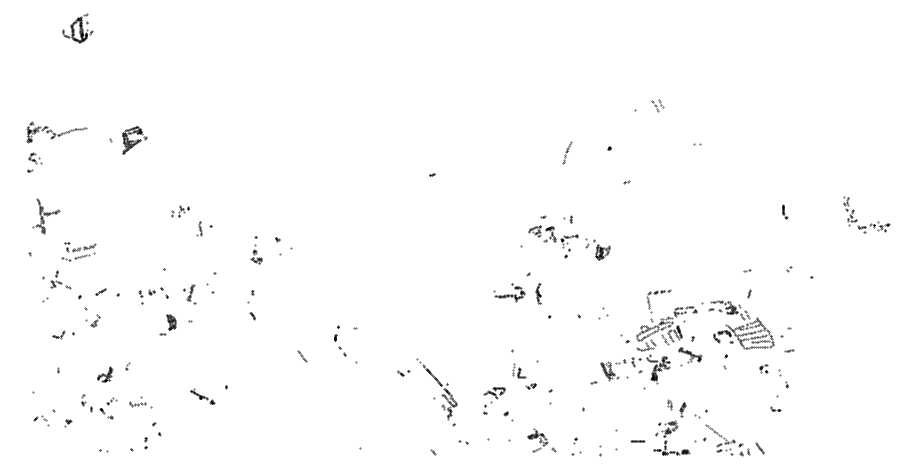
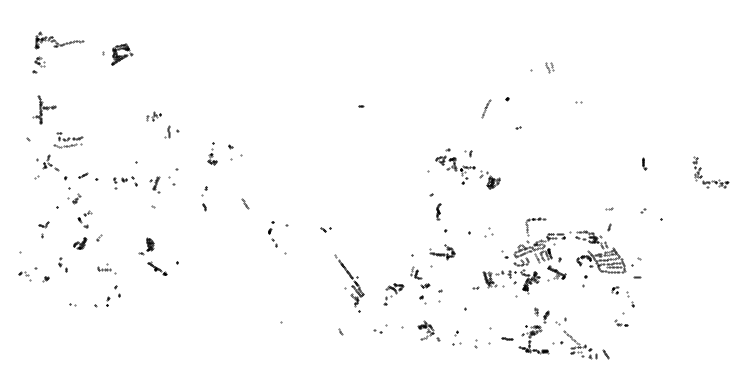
part: (567, 152) -> (486, 108), moved
part: (509, 292) -> (442, 251), moved
part: (167, 324) -> (146, 246), moved
part: (58, 334) -> (43, 223), moved
line: (302, 356) -> (245, 203), moved
part: (403, 373) -> (325, 229), moved
part: (108, 408) -> (85, 218), moved
part: (775, 408) -> (621, 322), size x1.67
part: (508, 416) -> (423, 299), moved
part: (463, 442) -> (378, 331), moved

